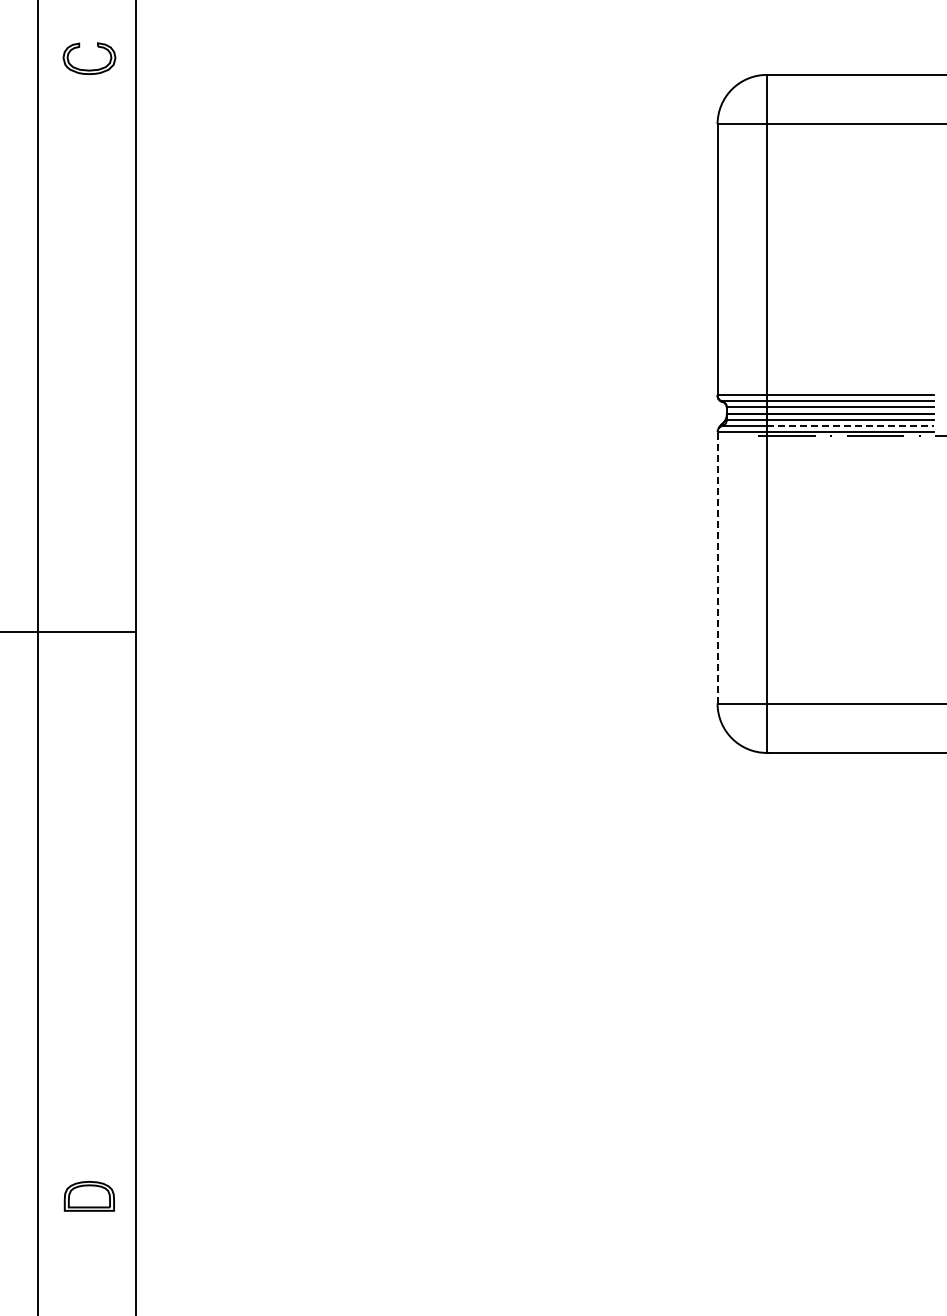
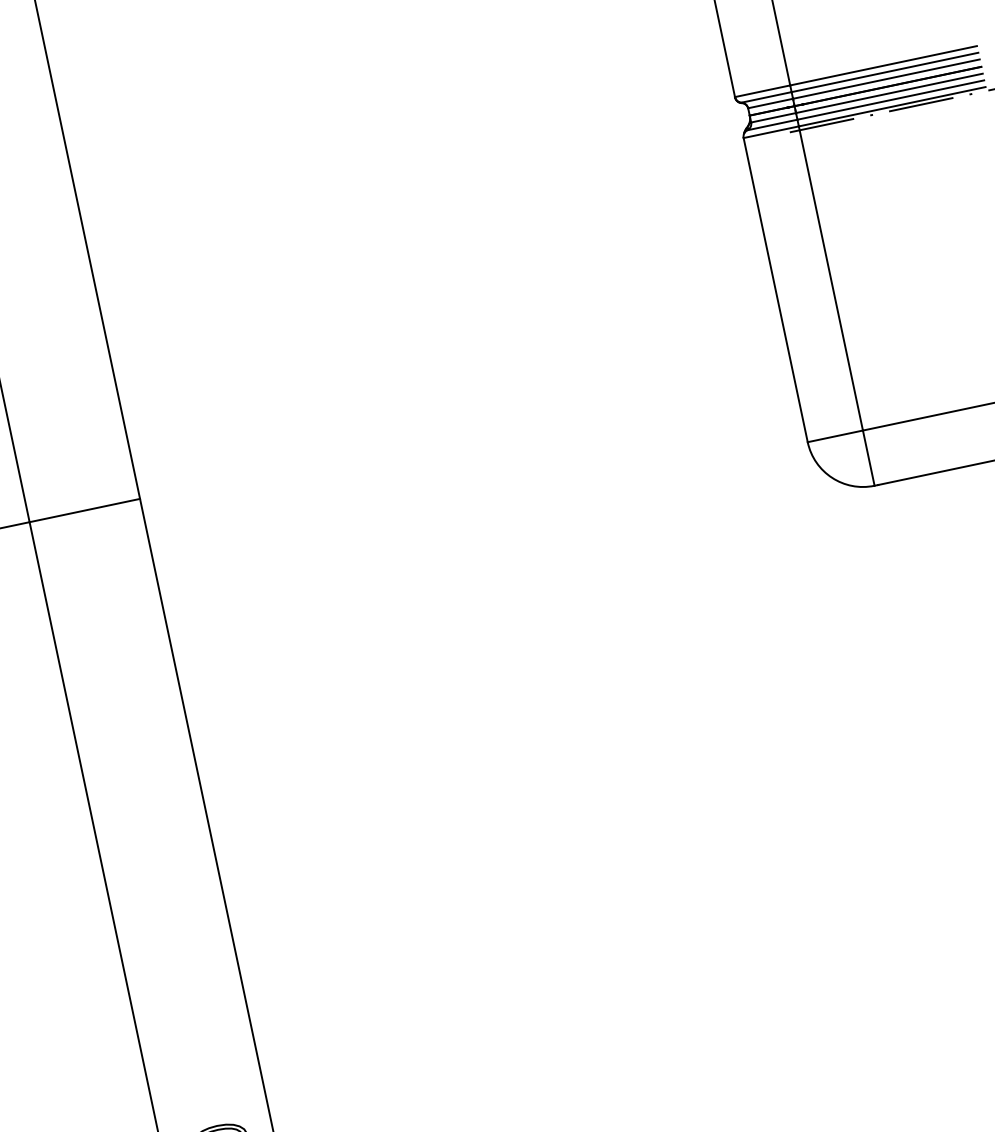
line: (850, 426) -> (891, 100), dashed -> solid
line: (717, 567) -> (775, 289), dashed -> solid

